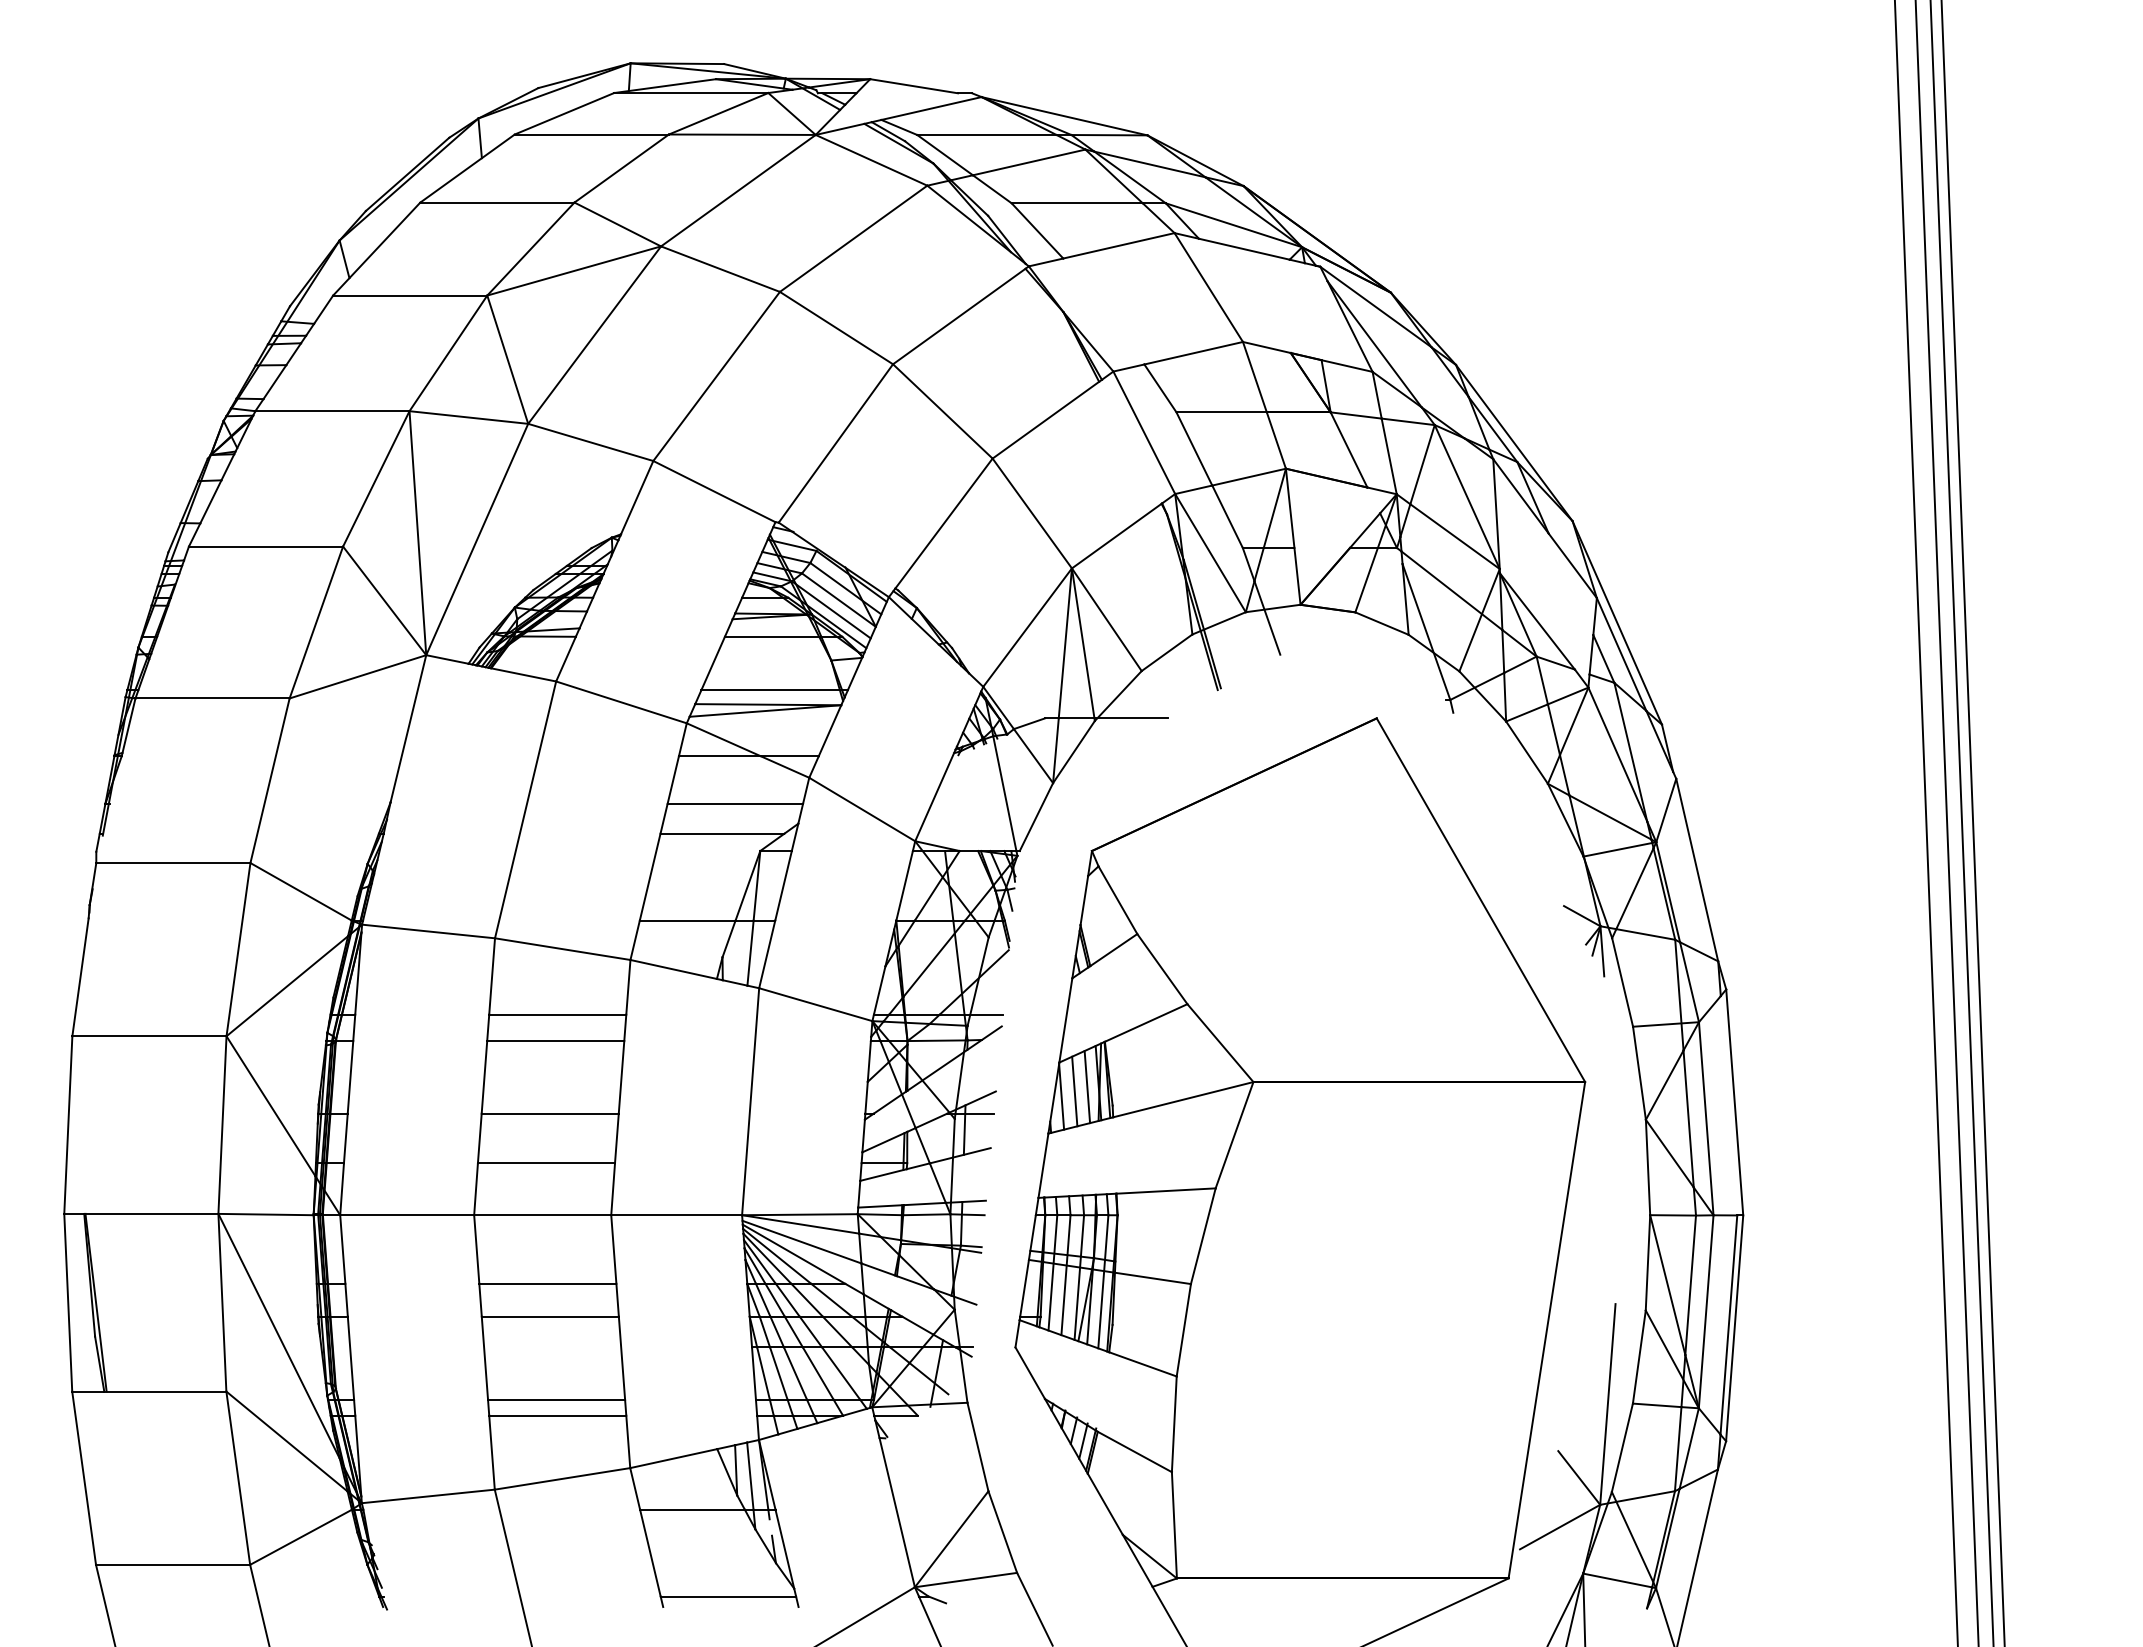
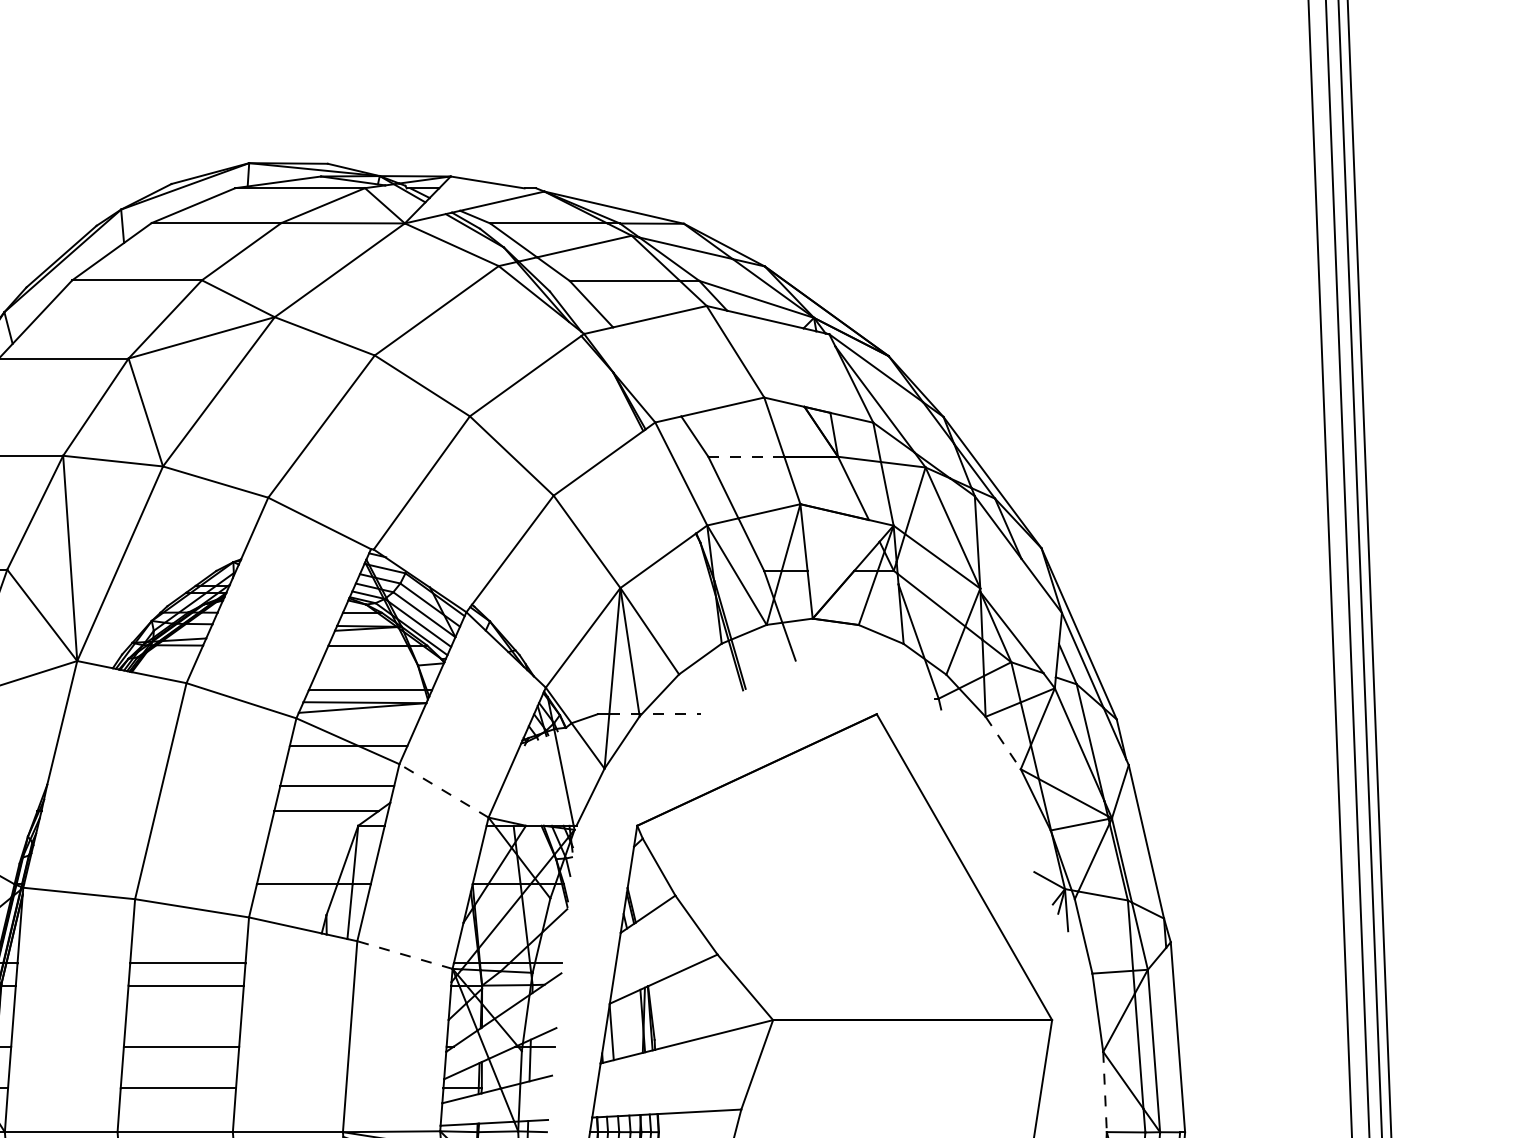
line: (1221, 412) -> (746, 456), solid -> dashed
line: (1113, 718) -> (655, 714), solid -> dashed
line: (1527, 752) -> (1003, 742), solid -> dashed
line: (862, 809) -> (444, 790), solid -> dashed
line: (815, 1004) -> (404, 954), solid -> dashed
line: (1087, 1087) -> (633, 1024), removed
line: (1074, 1091) -> (622, 1028), removed
line: (1648, 1167) -> (1105, 1092), solid -> dashed

